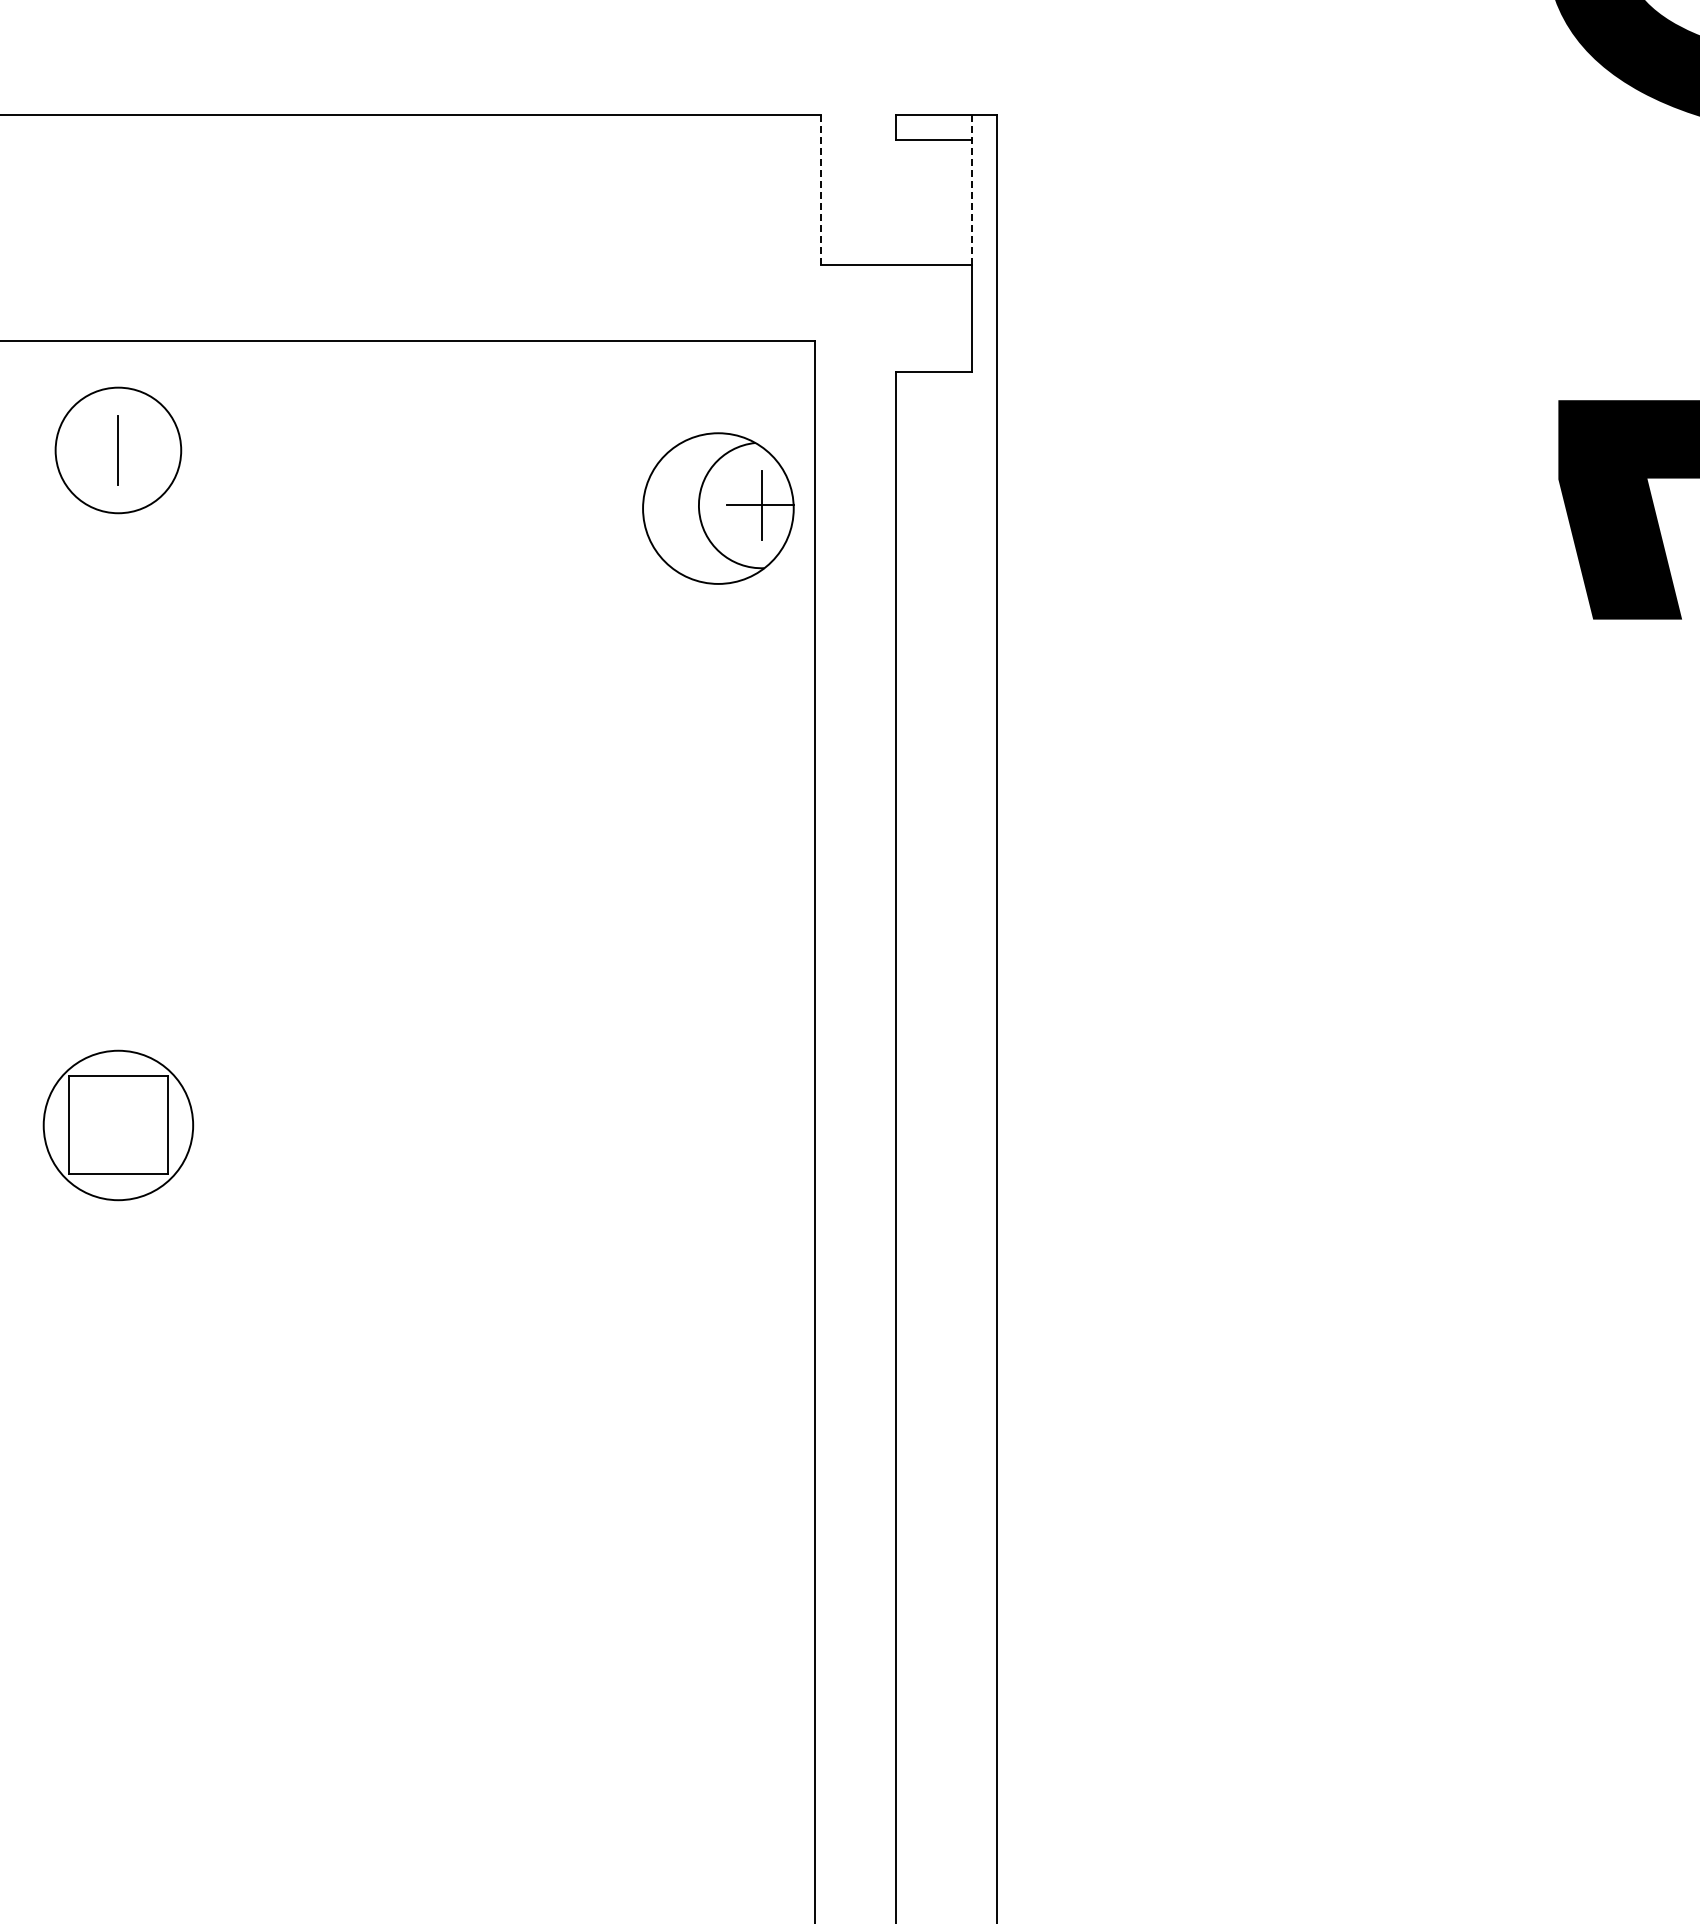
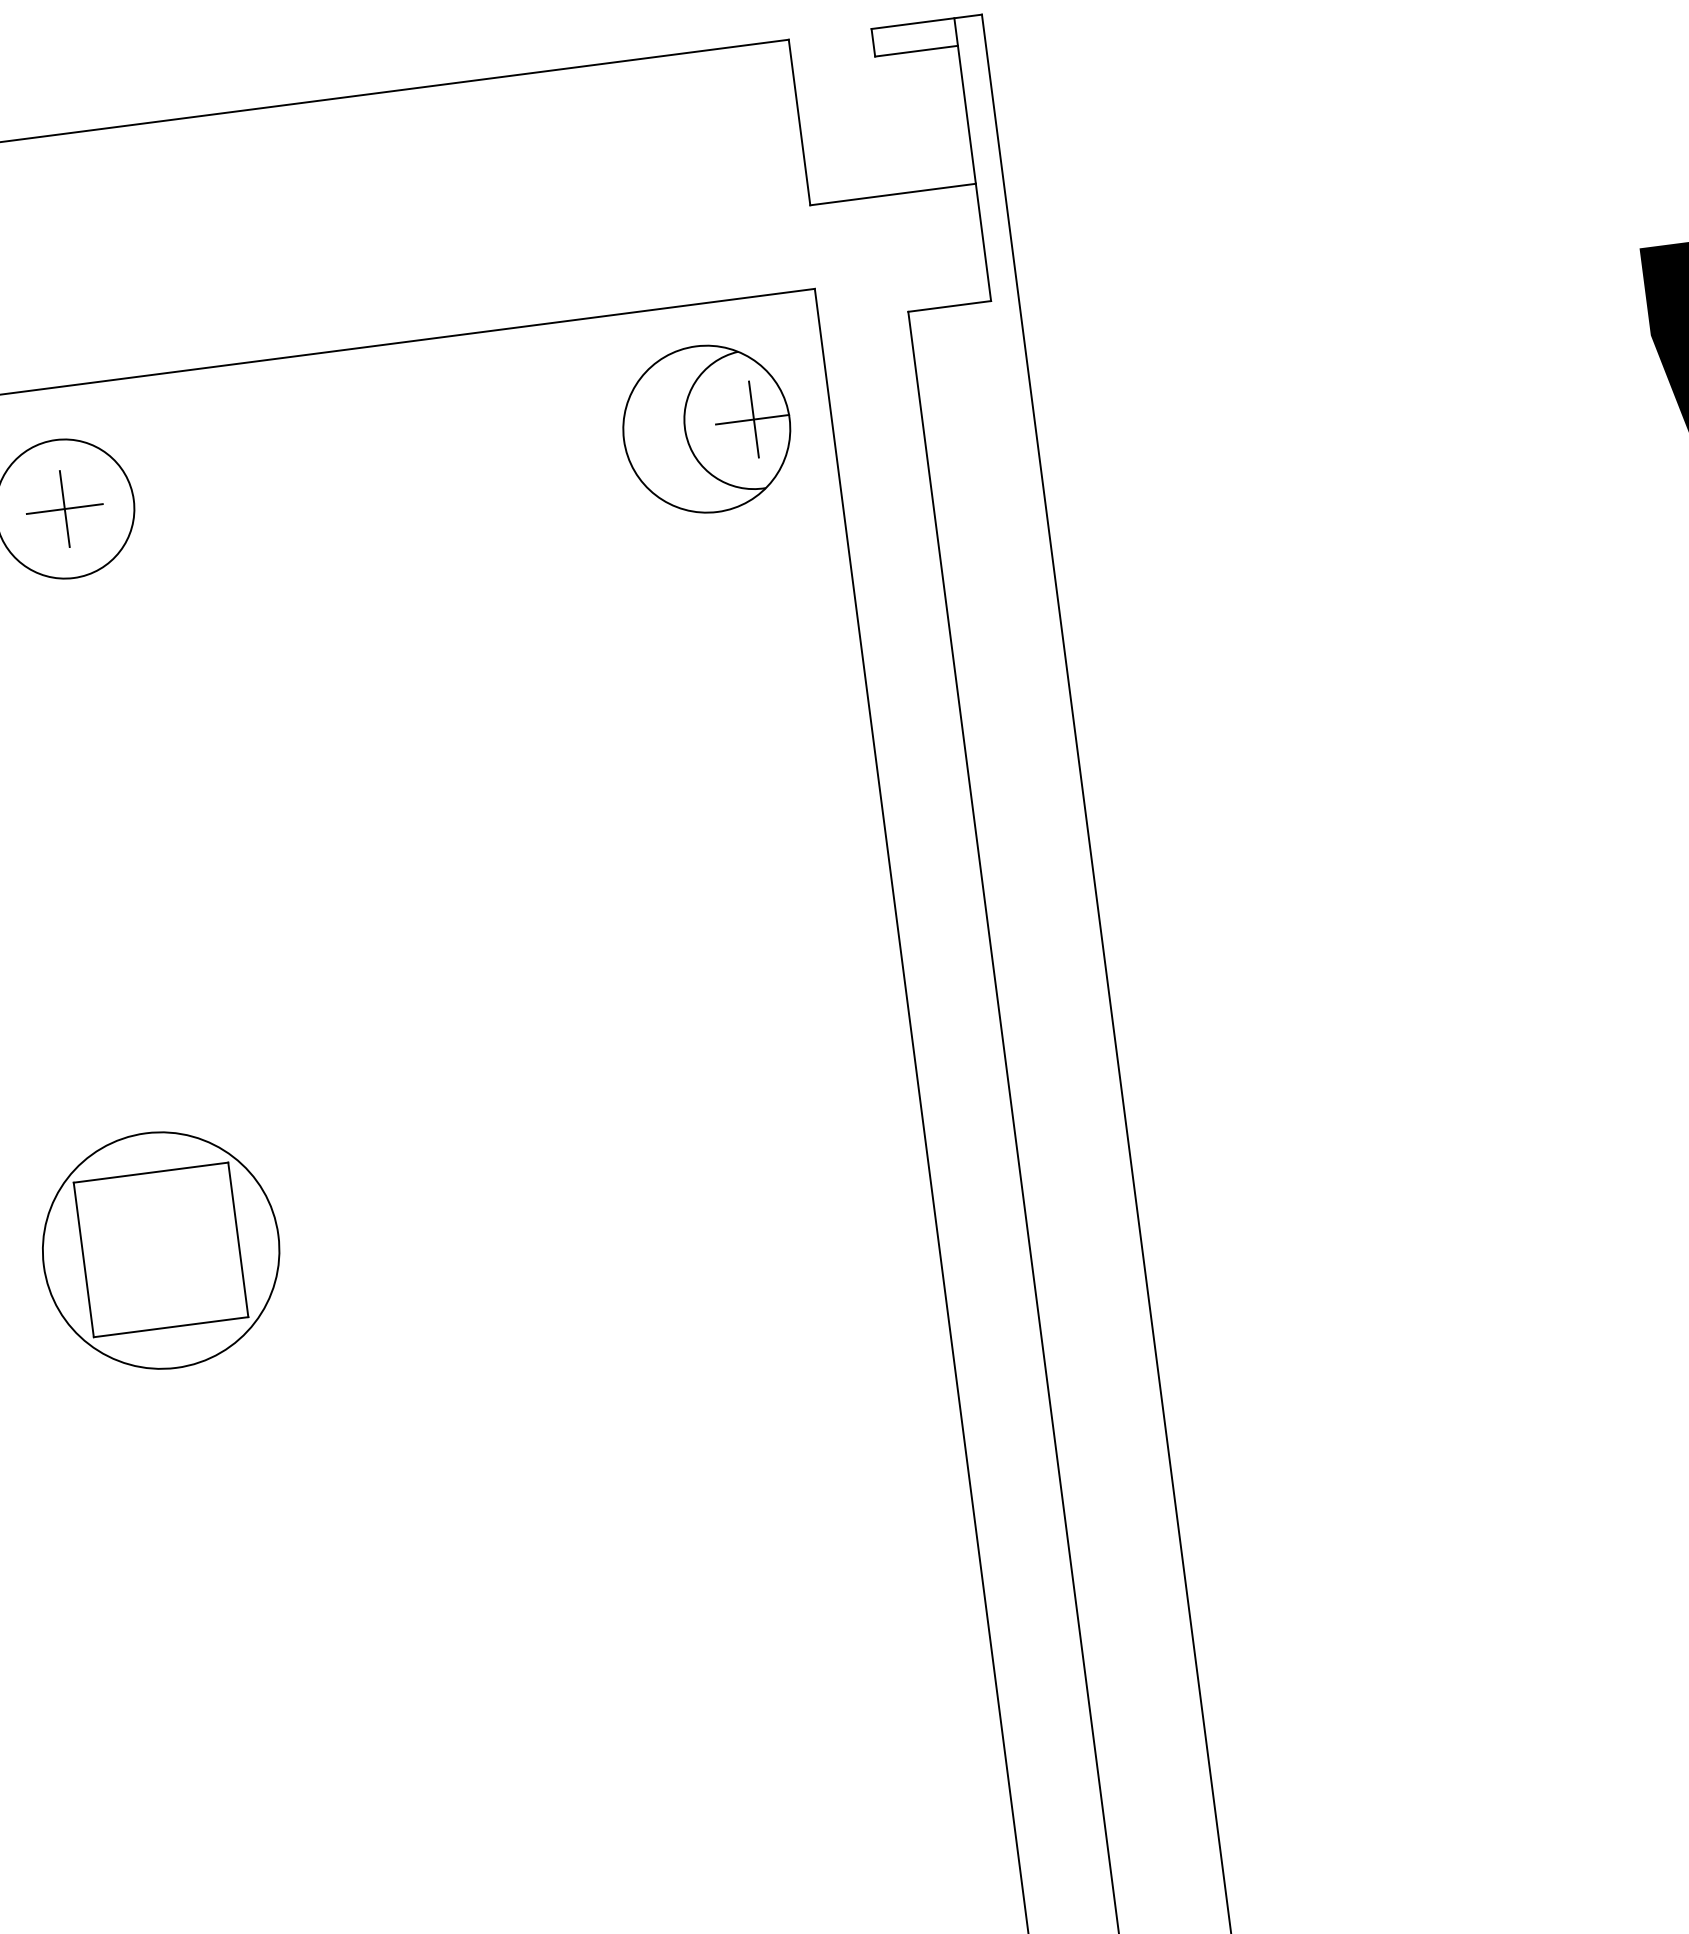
line: (971, 189) -> (964, 100), dashed -> solid
line: (821, 190) -> (800, 123), dashed -> solid
line: (117, 450) -> (63, 509), added
part: (718, 508) -> (706, 429), moved
part: (118, 1125) -> (161, 1250), size x1.43

